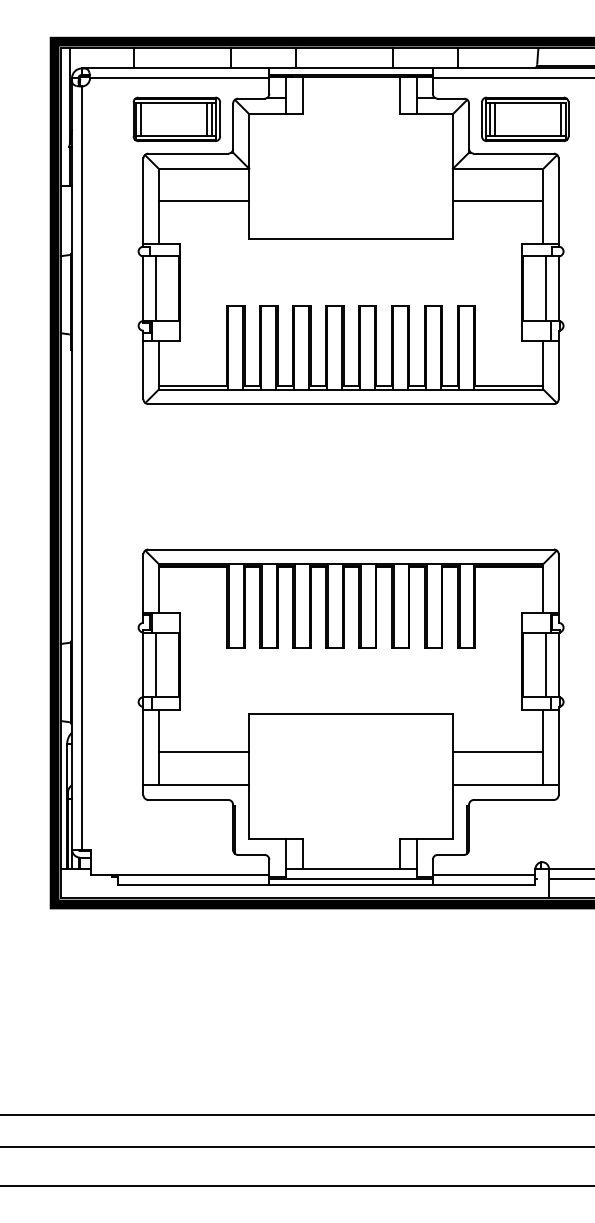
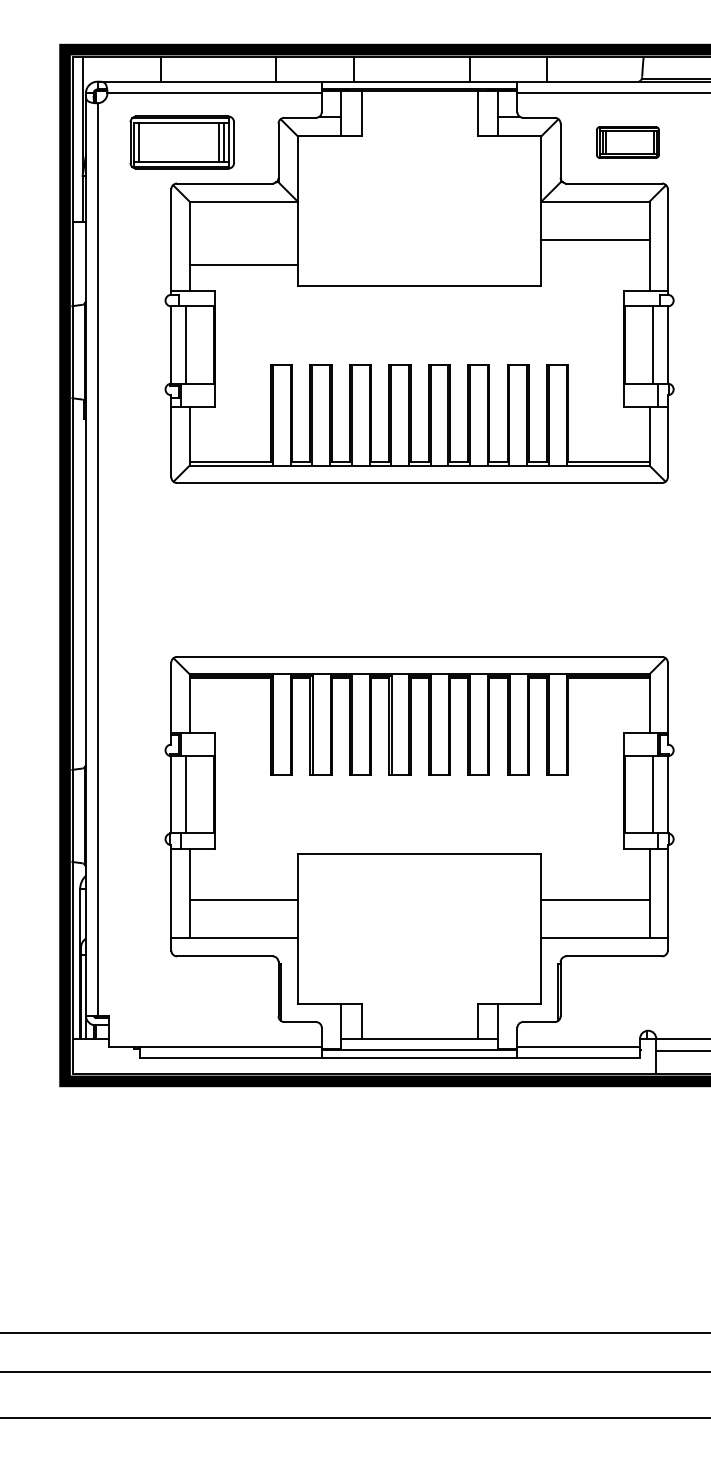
part: (176, 119) -> (181, 142), moved
part: (524, 119) -> (627, 142), size x0.6
line: (203, 201) -> (243, 265), moved

